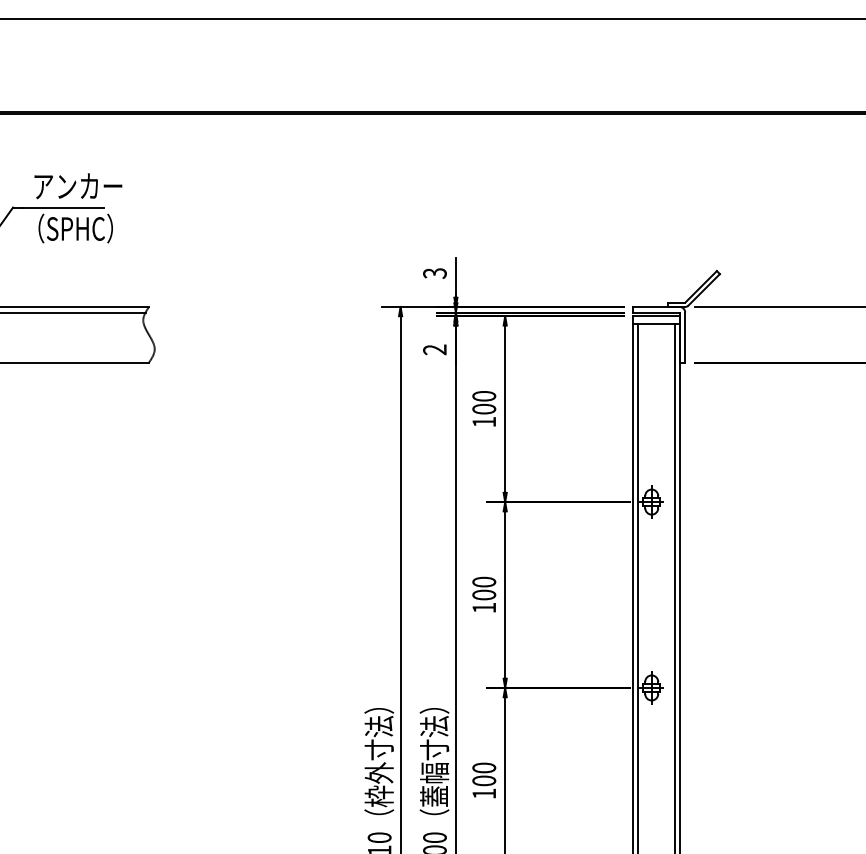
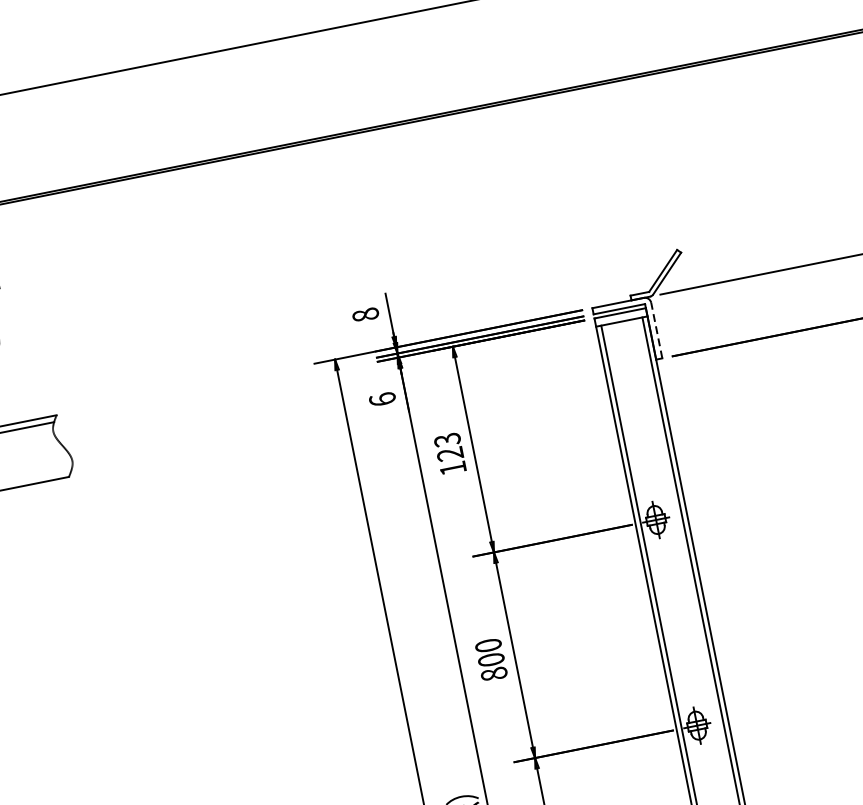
text: (434, 273) -> (365, 315), 3 -> 8
line: (685, 337) -> (657, 330), solid -> dashed
text: (434, 349) -> (382, 399), 2 -> 6
text: (484, 402) -> (449, 446), 100 -> 123
text: (484, 607) -> (494, 673), 100 -> 800

